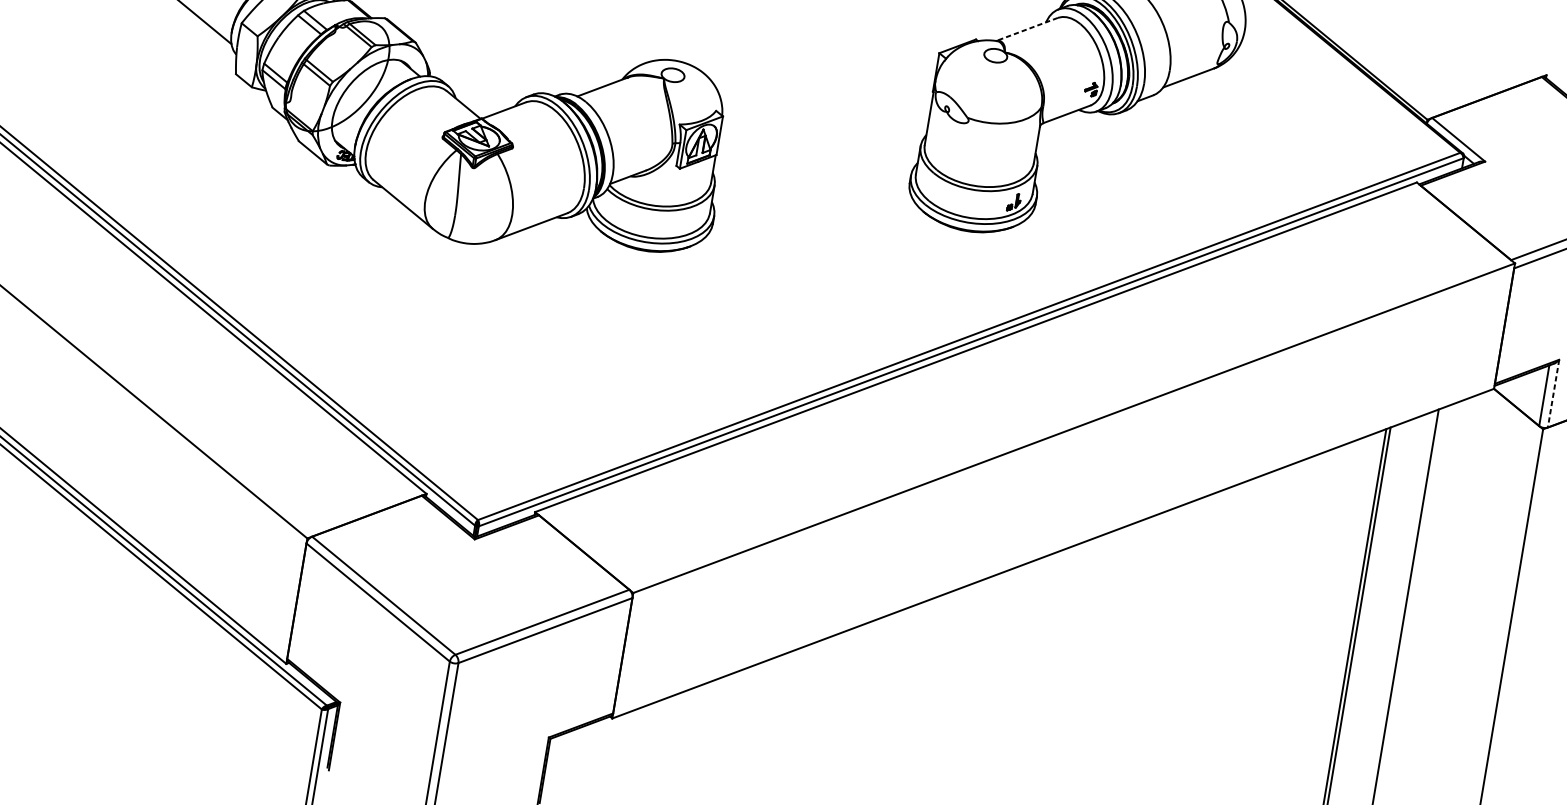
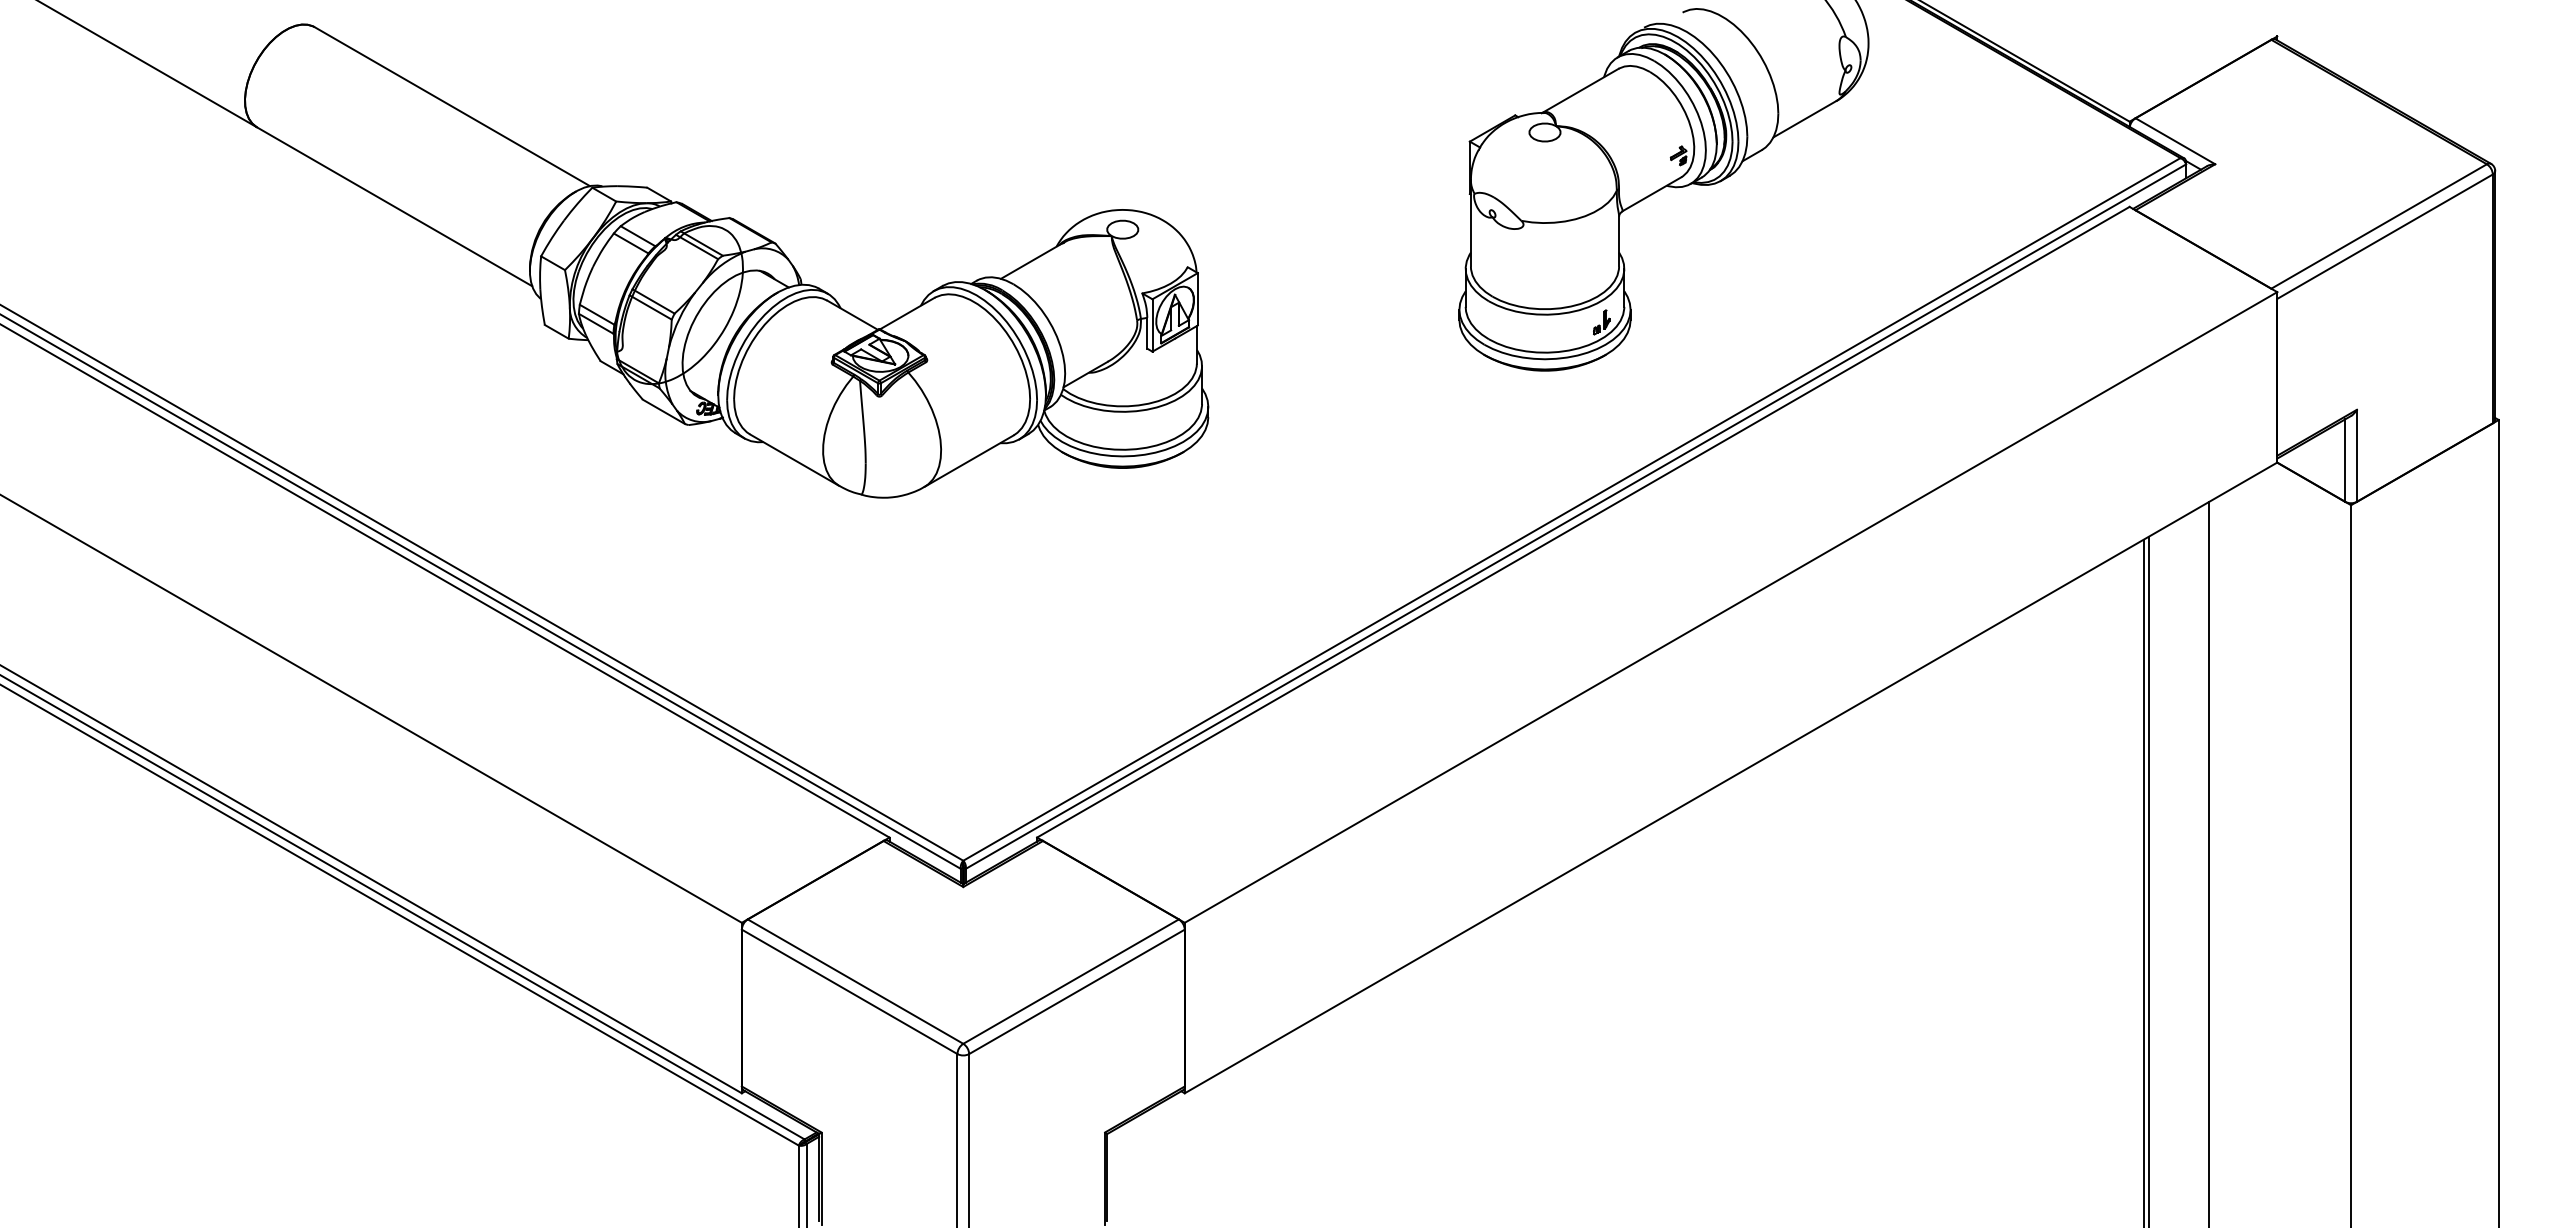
line: (1026, 29) -> (1579, 91), dashed -> solid
line: (1553, 394) -> (2356, 456), dashed -> solid

